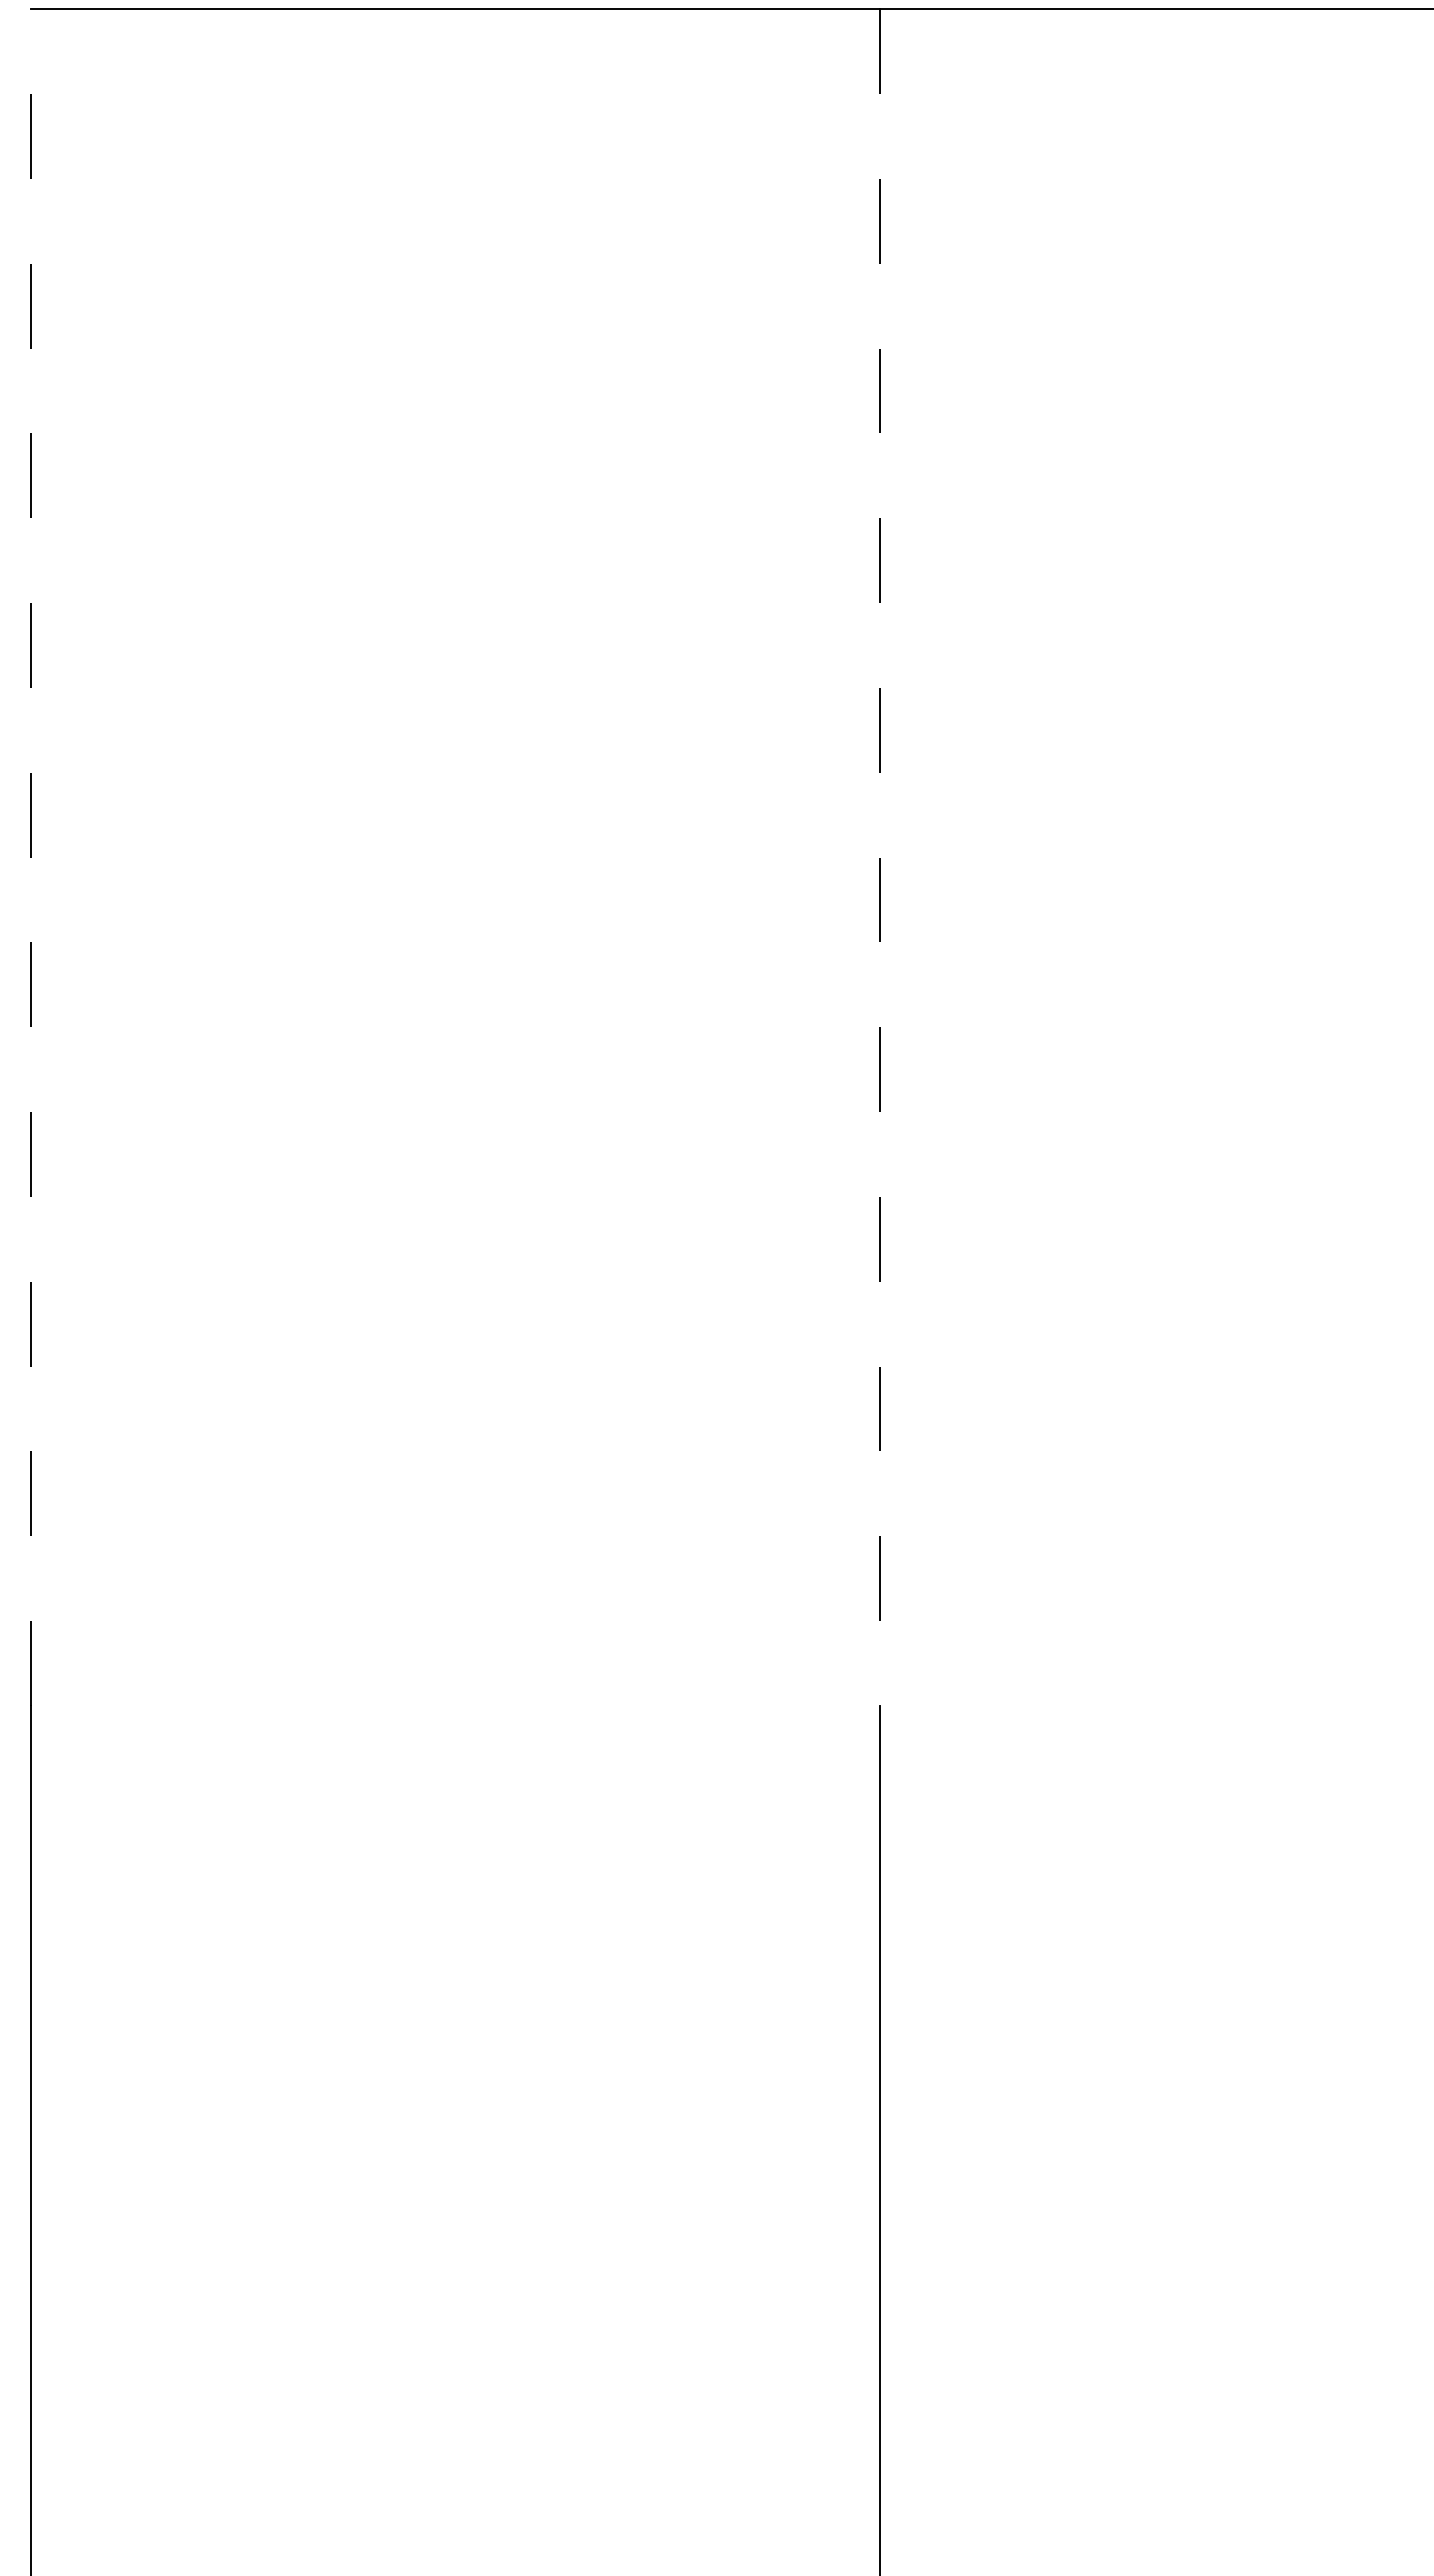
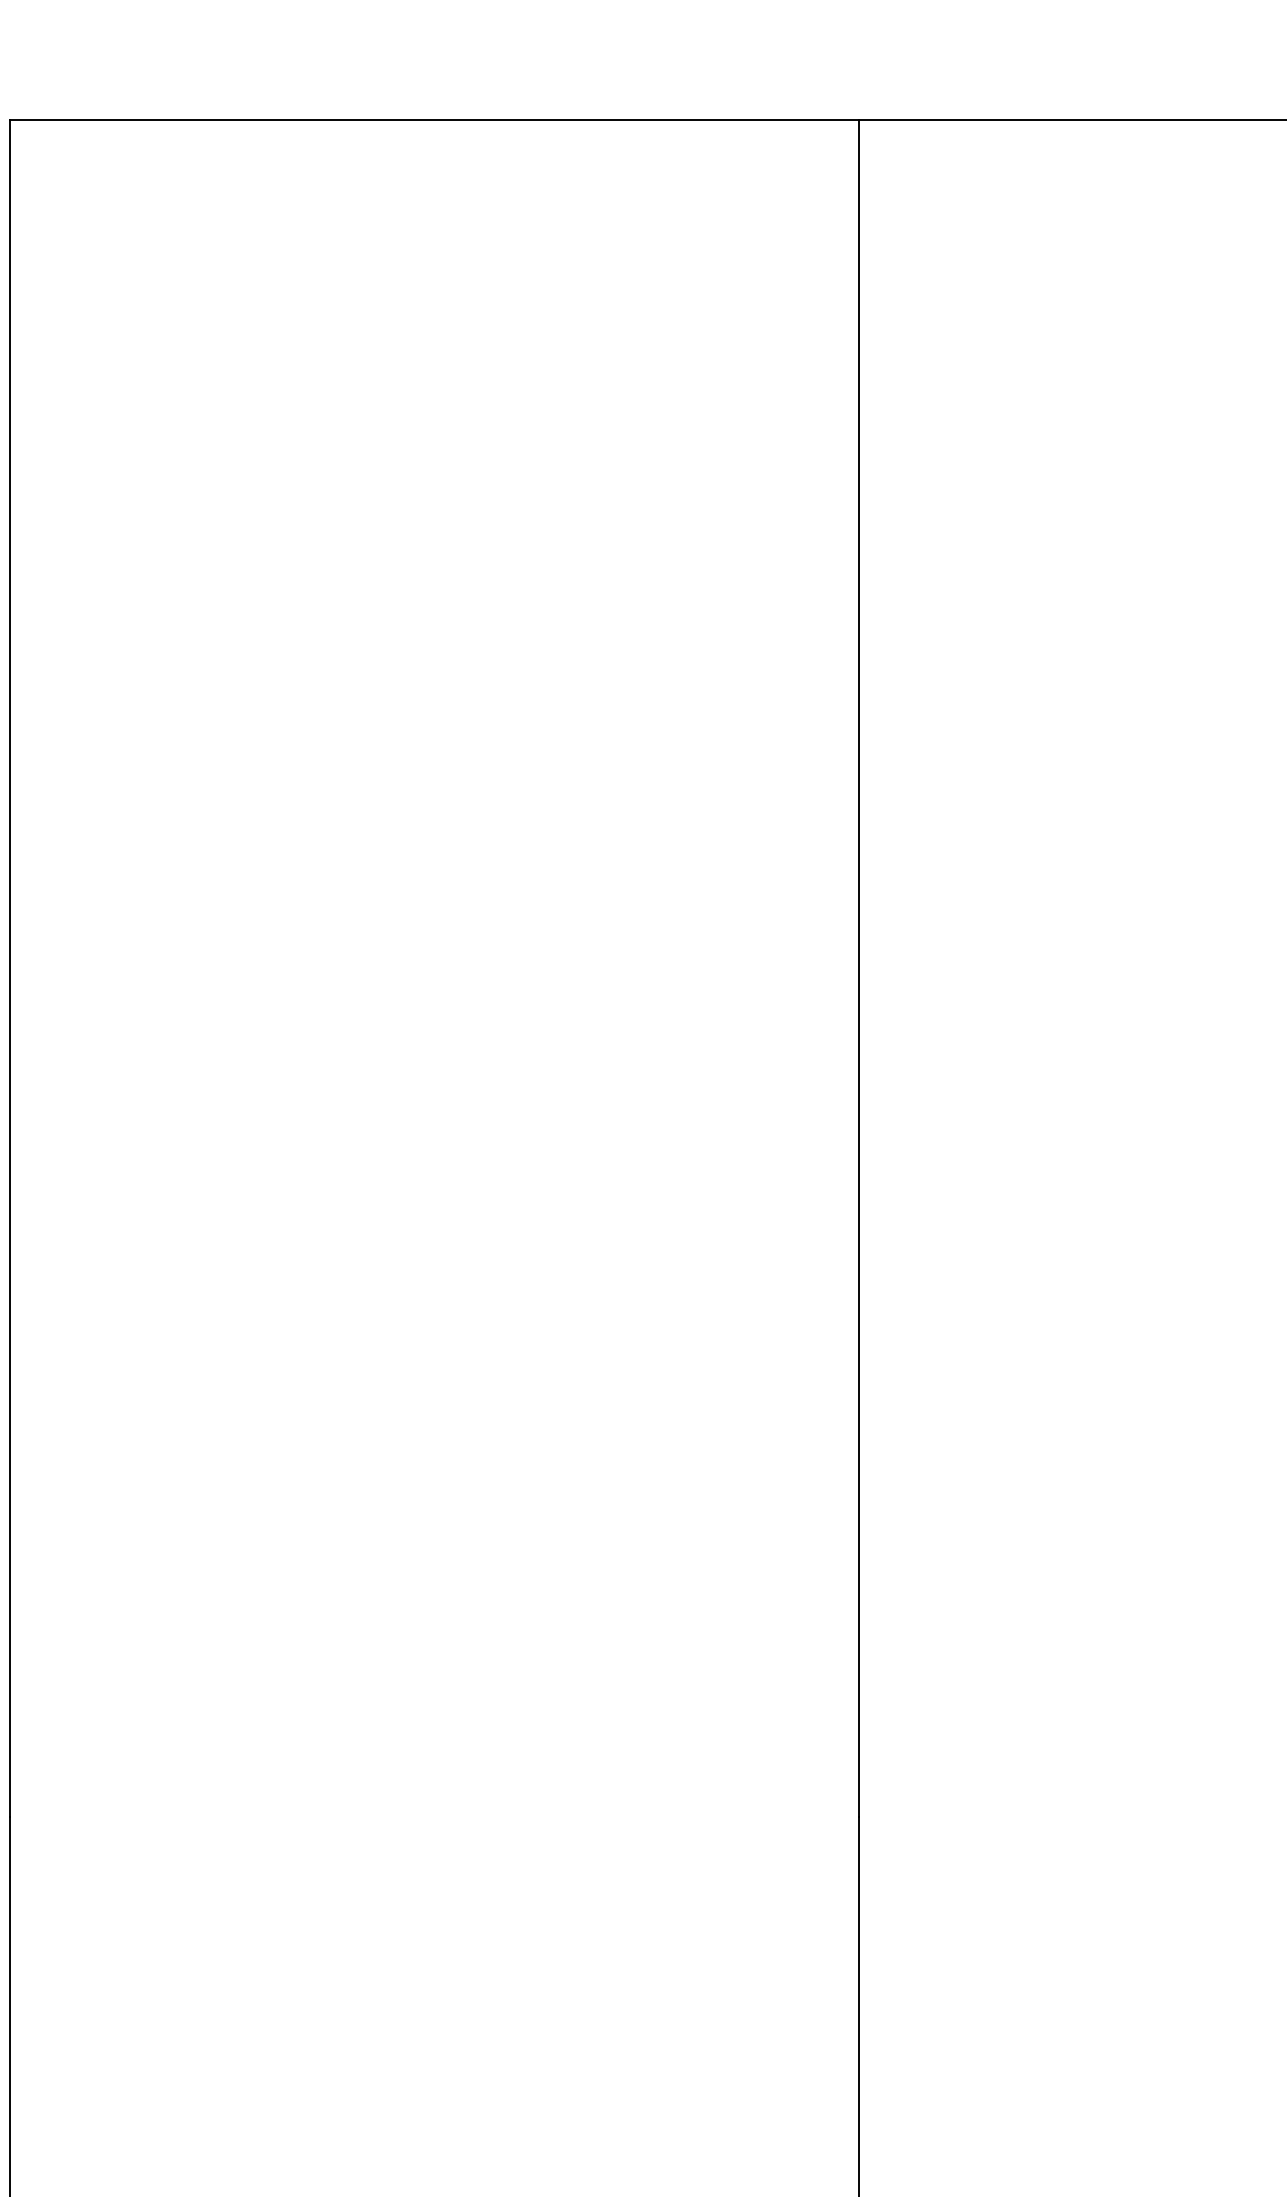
line: (31, 857) -> (10, 968), dashed -> solid
line: (879, 858) -> (858, 969), dashed -> solid

